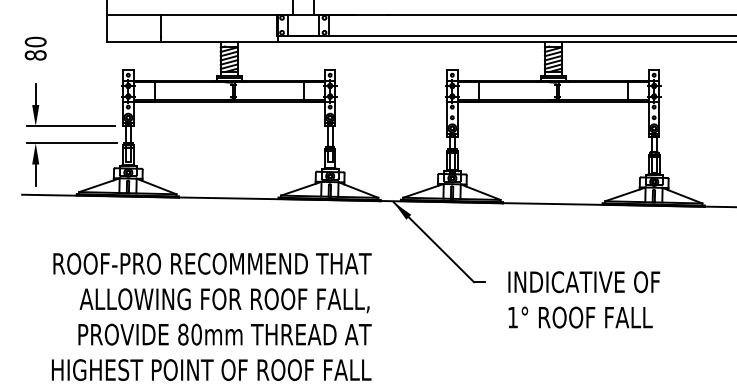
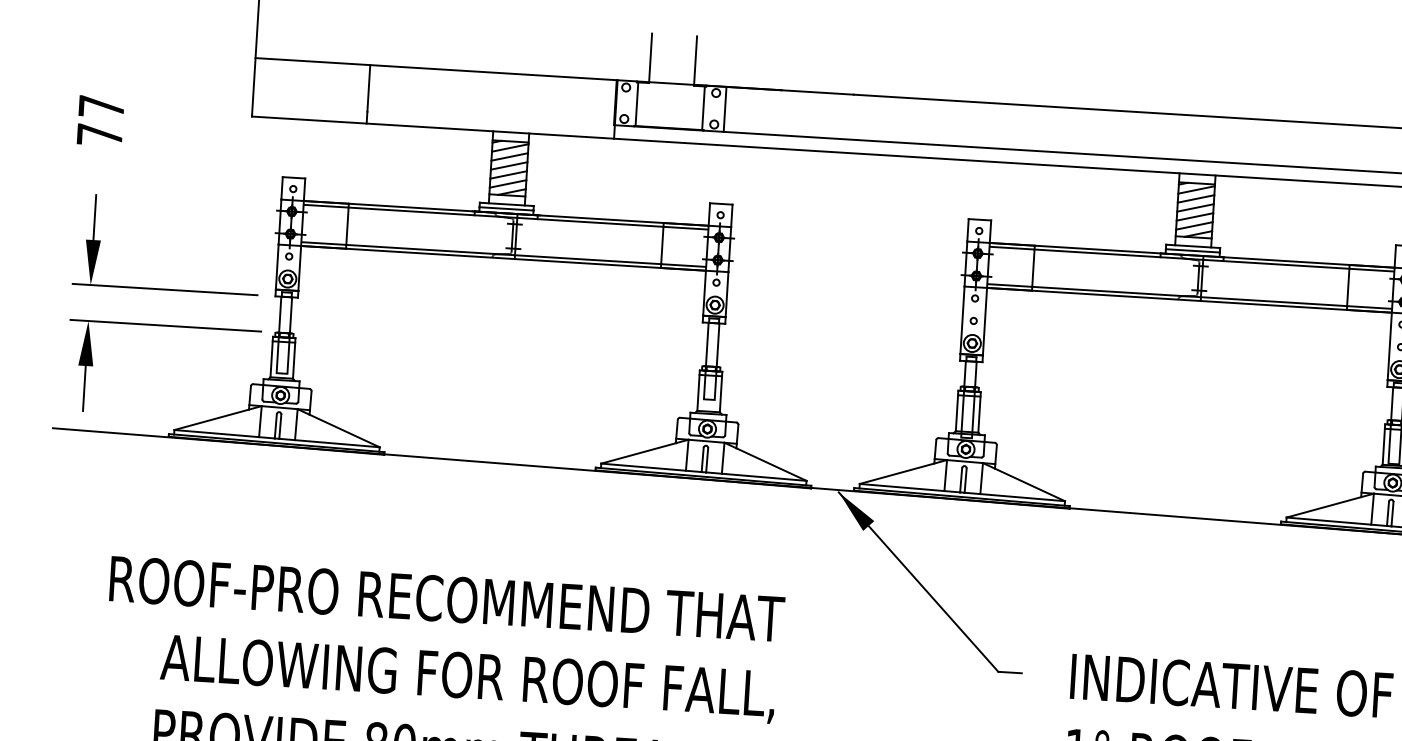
text: (35, 48) -> (100, 120), 80 -> 77

